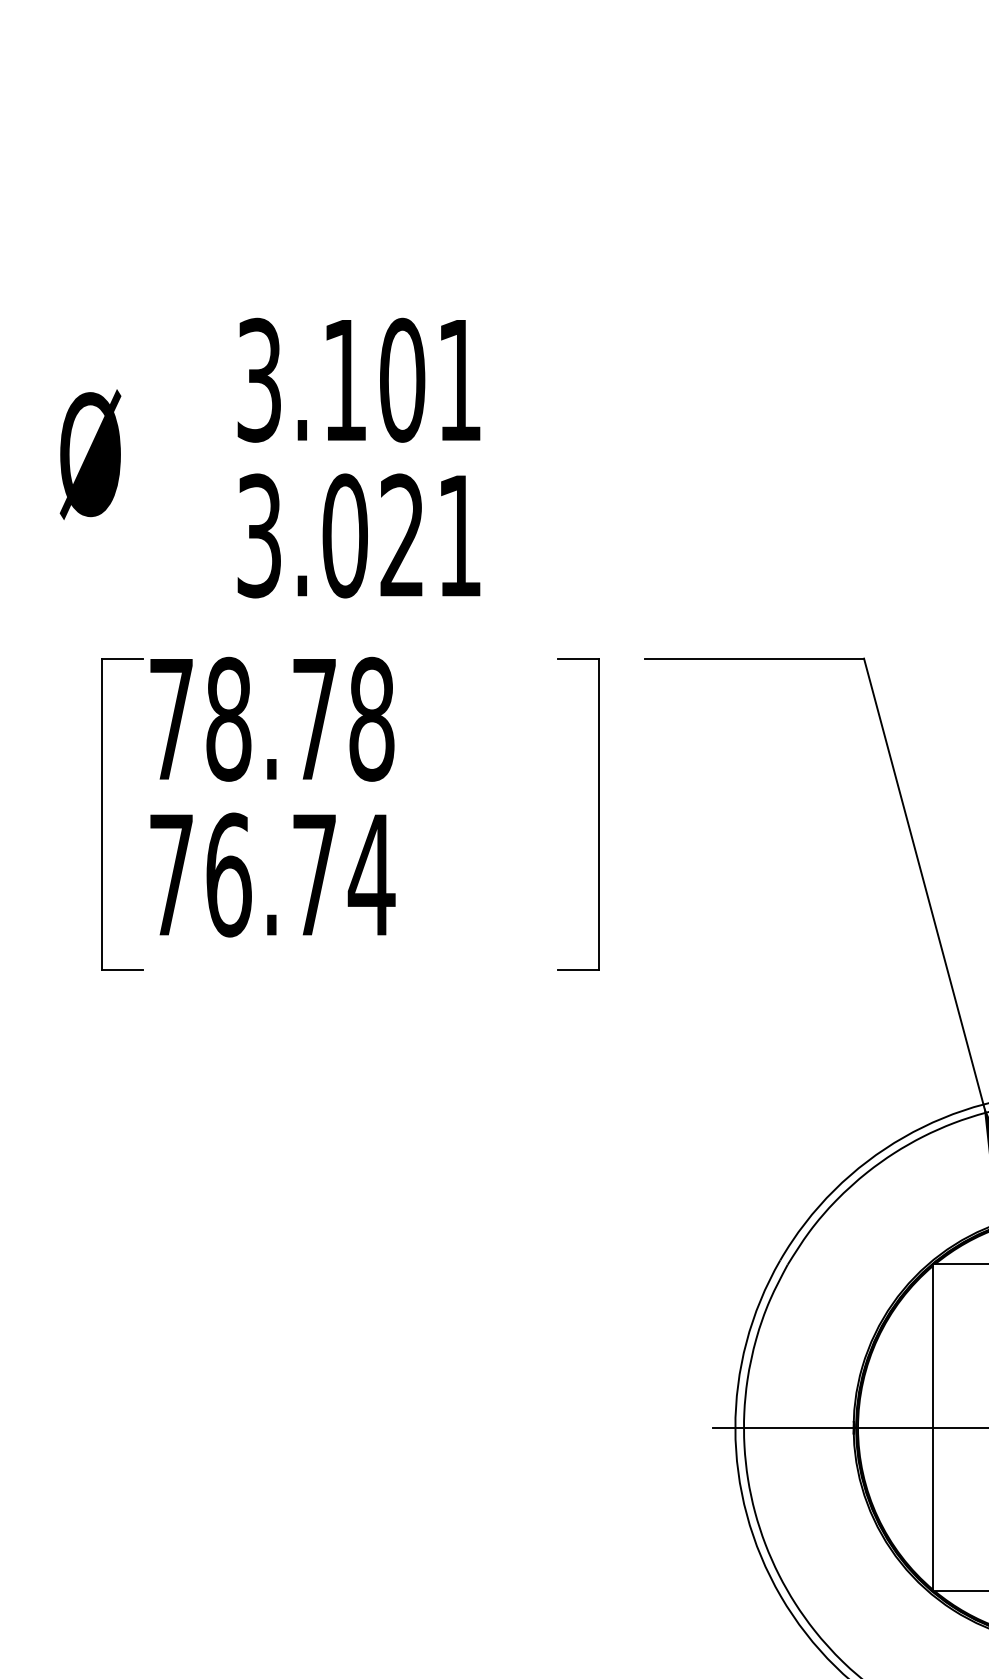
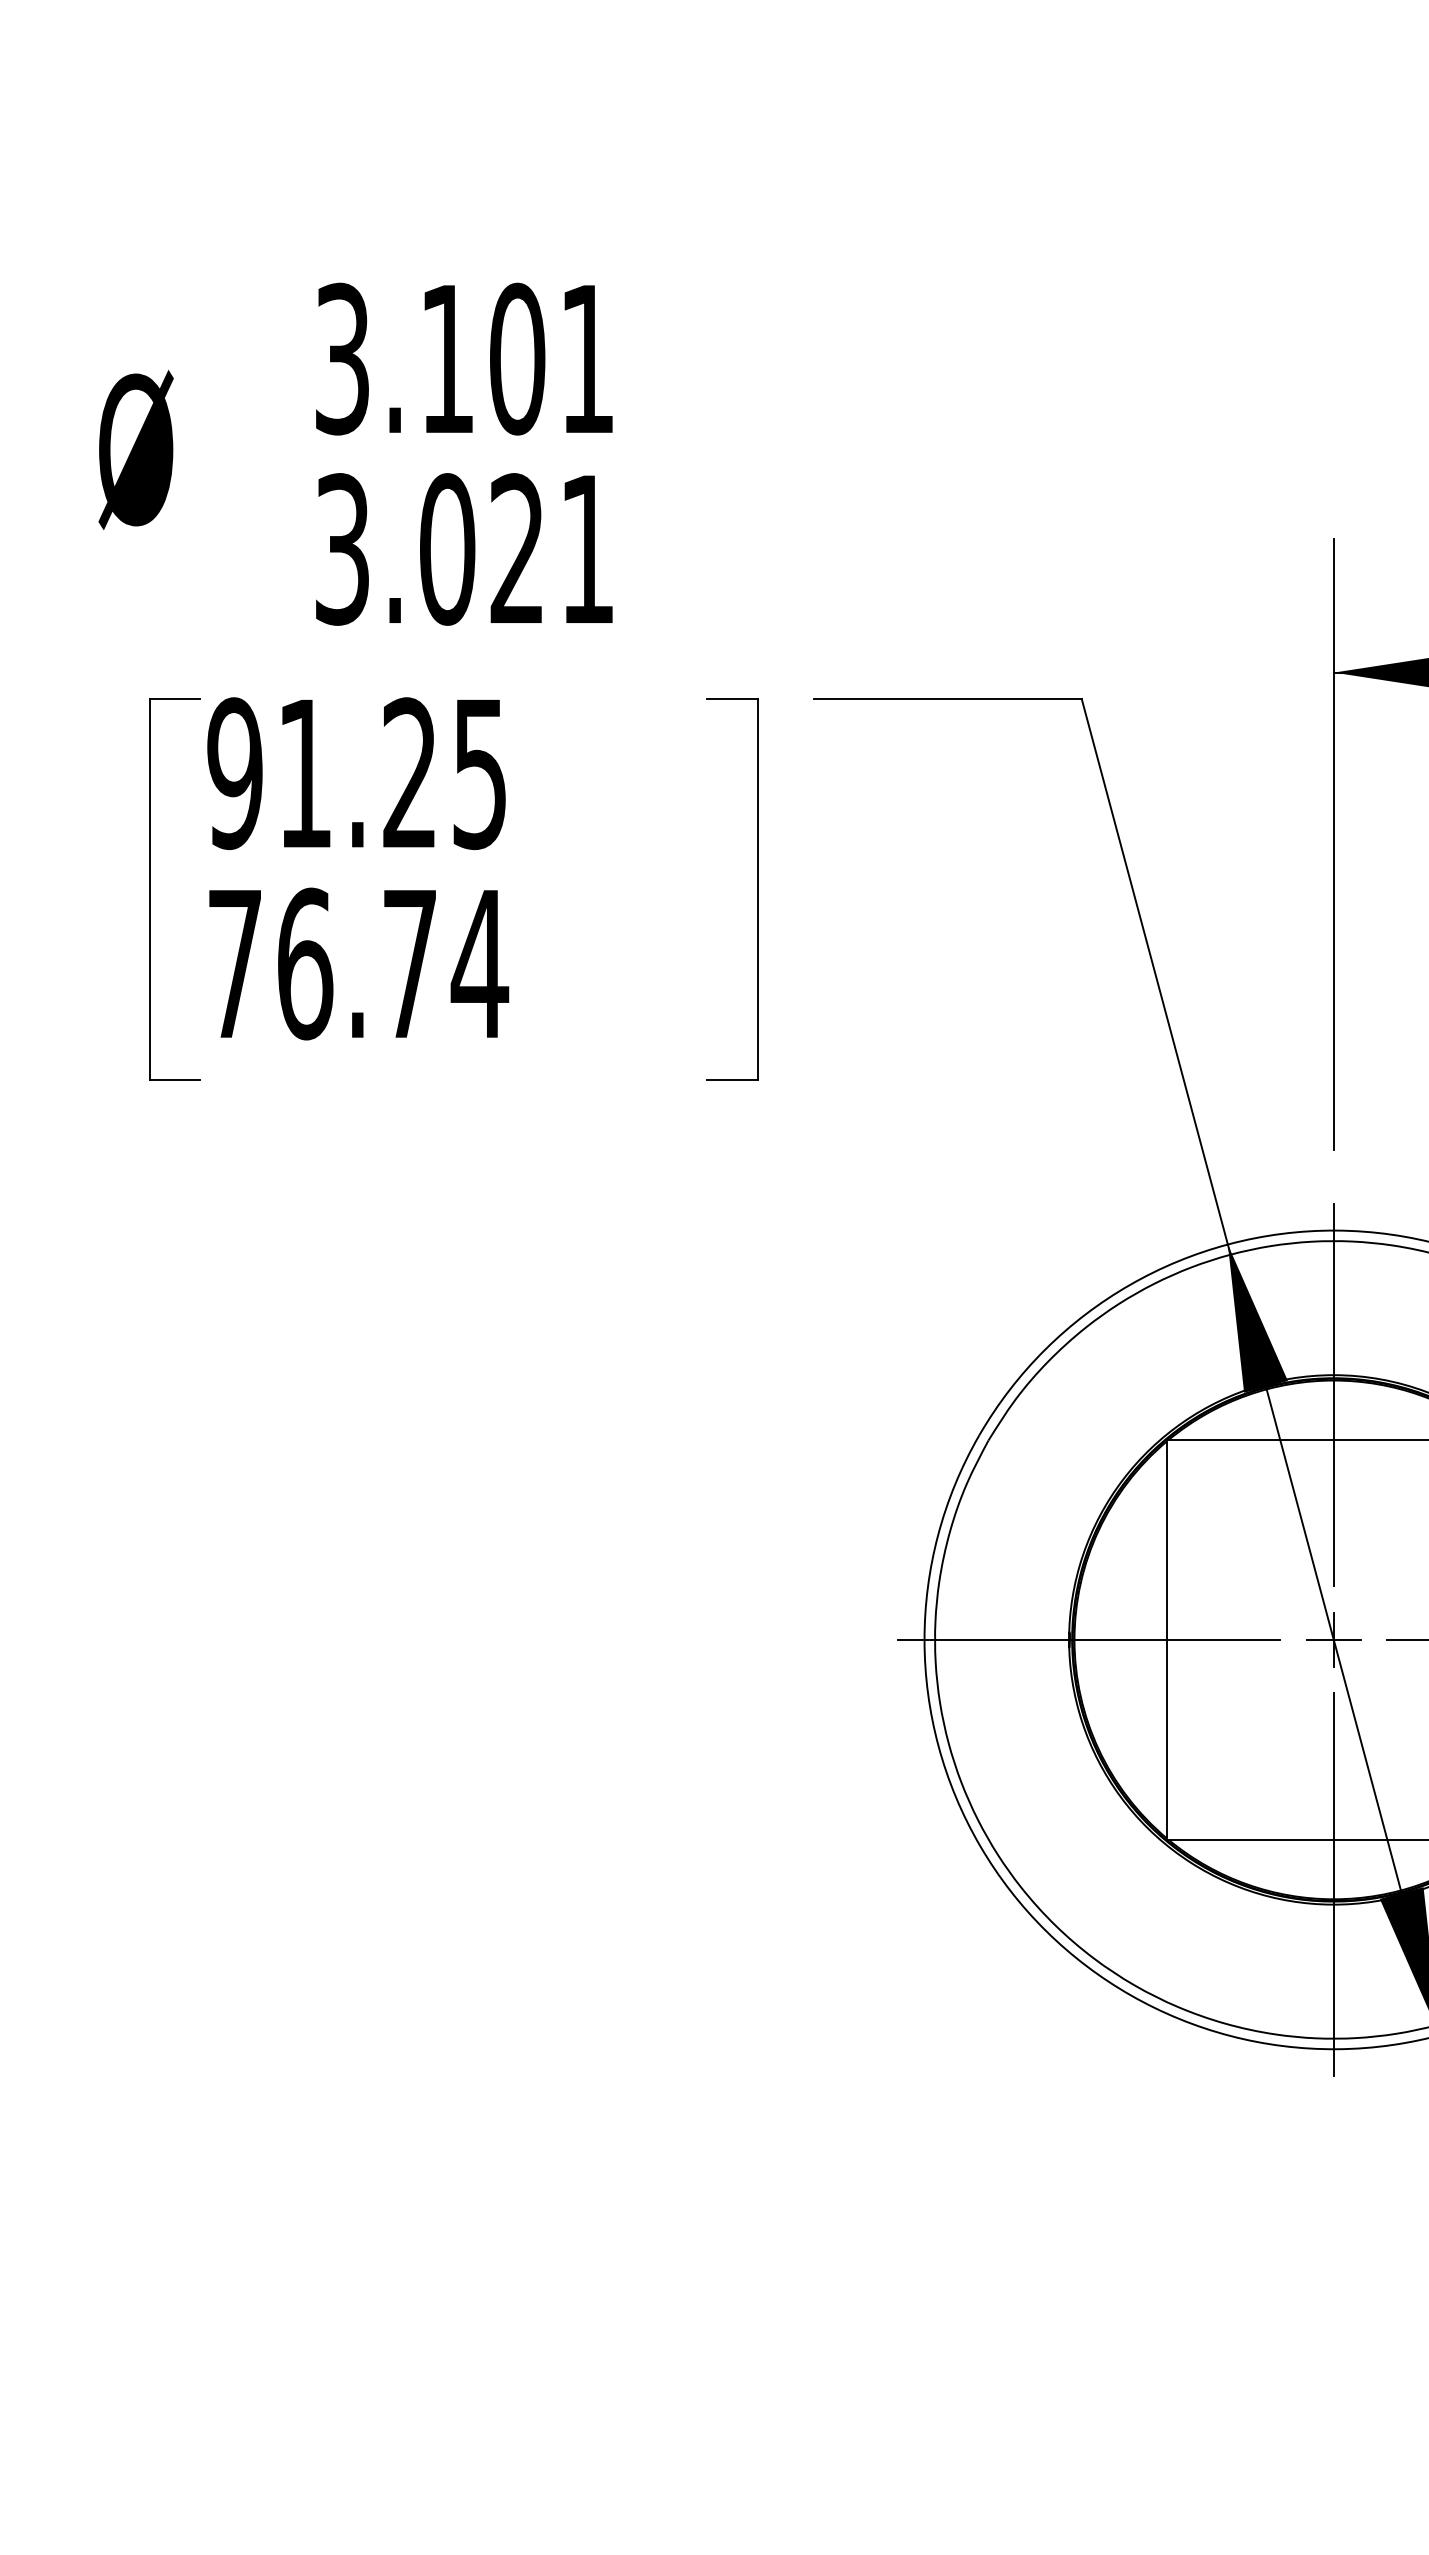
text: (271, 719) -> (357, 773), 78.78 -> 91.25

